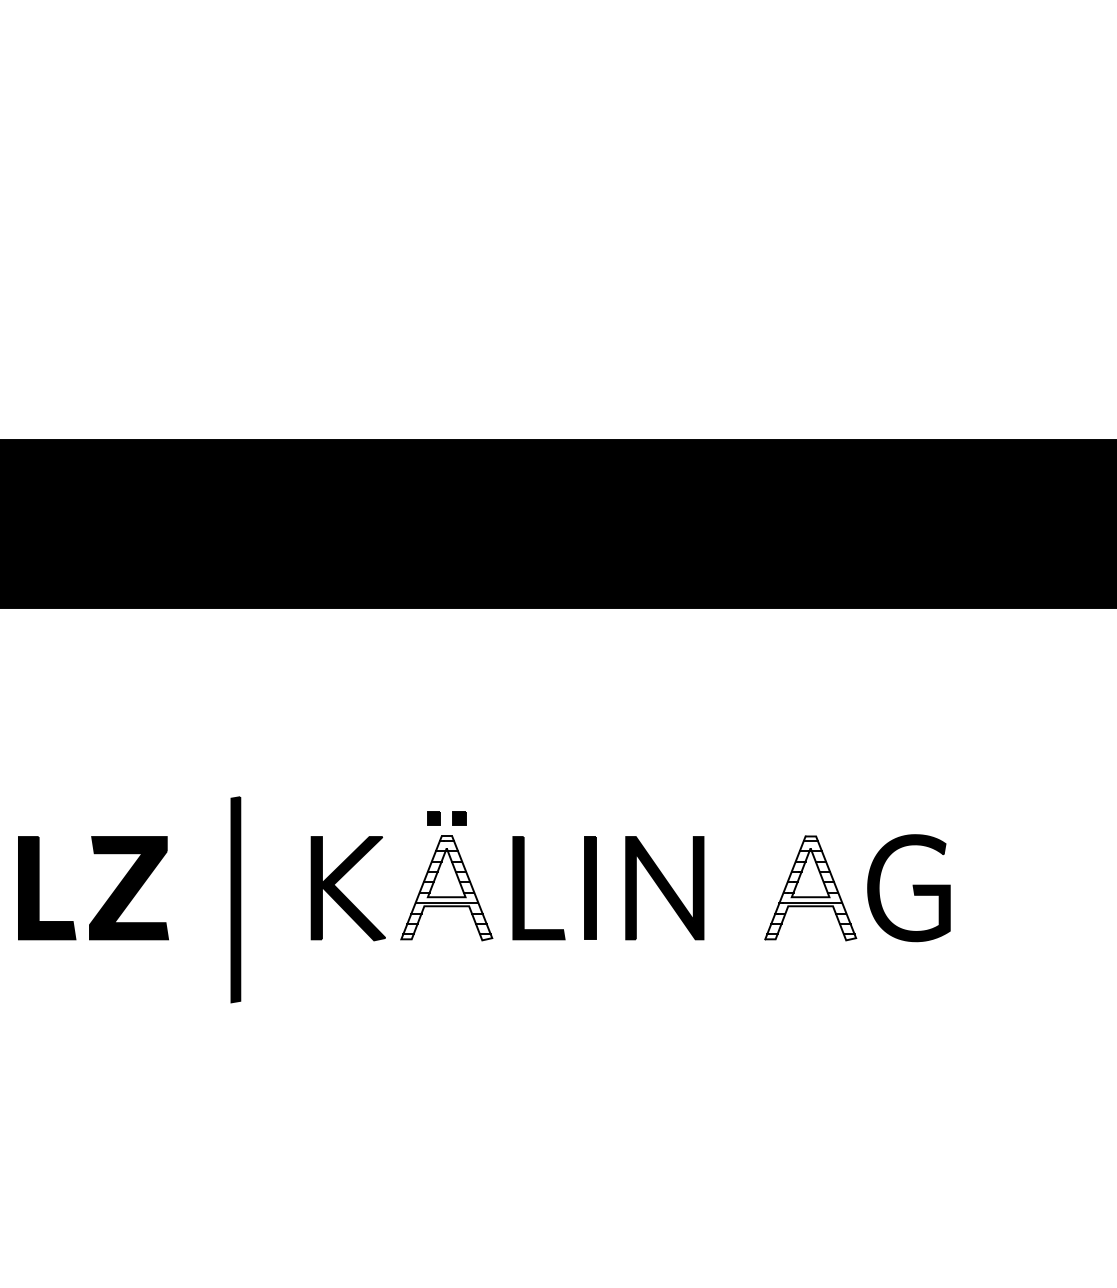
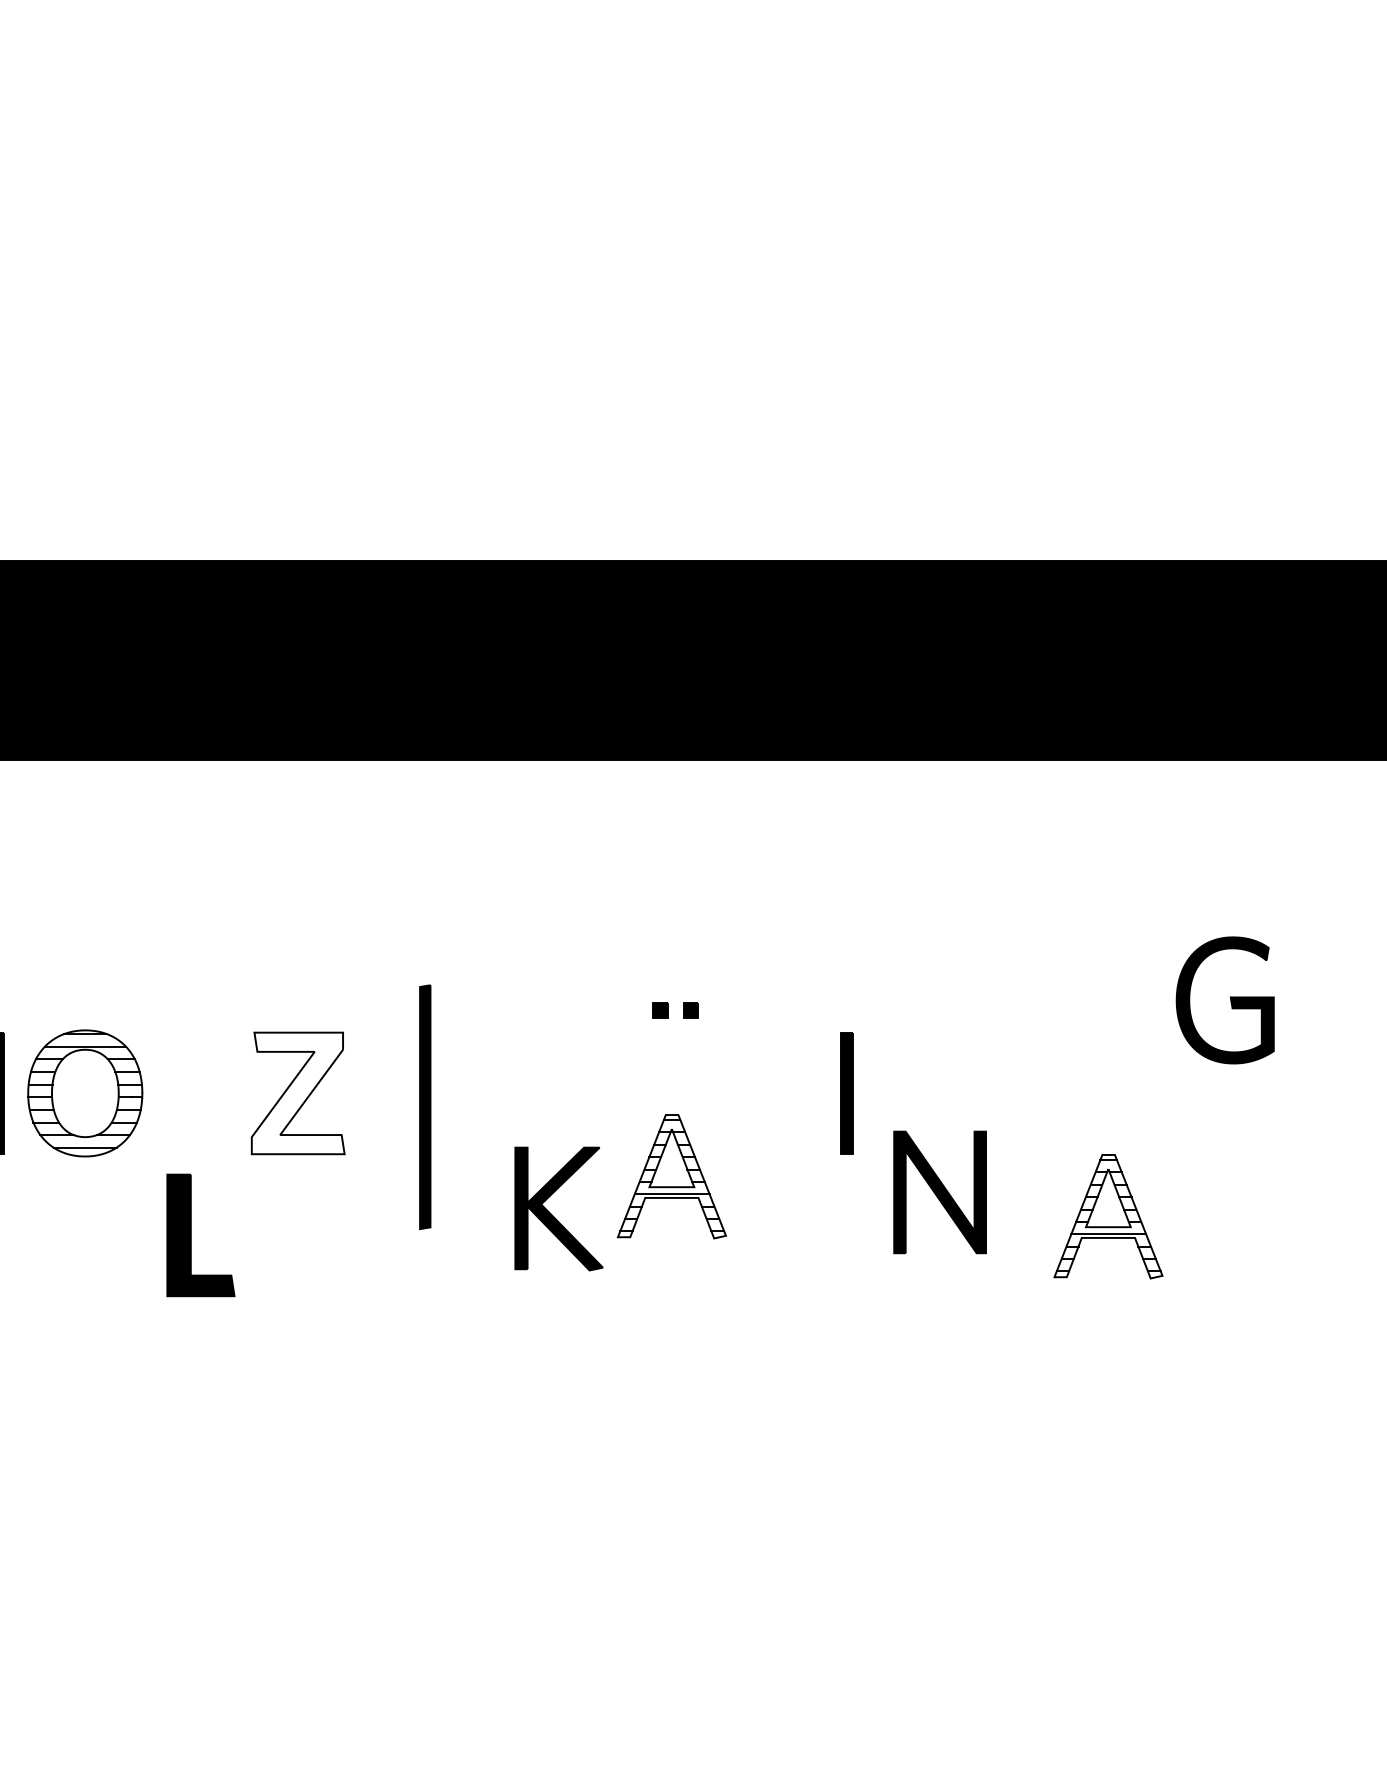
part: (39, 888) -> (191, 1235), moved
fill: (128, 888) -> (297, 1093), removed
part: (446, 888) -> (671, 1176), moved
part: (524, 888) -> (768, 1093), removed
part: (664, 888) -> (939, 1192), moved
part: (810, 888) -> (1108, 1216), moved
part: (908, 888) -> (1224, 1000), moved
part: (342, 893) -> (552, 1214), moved

